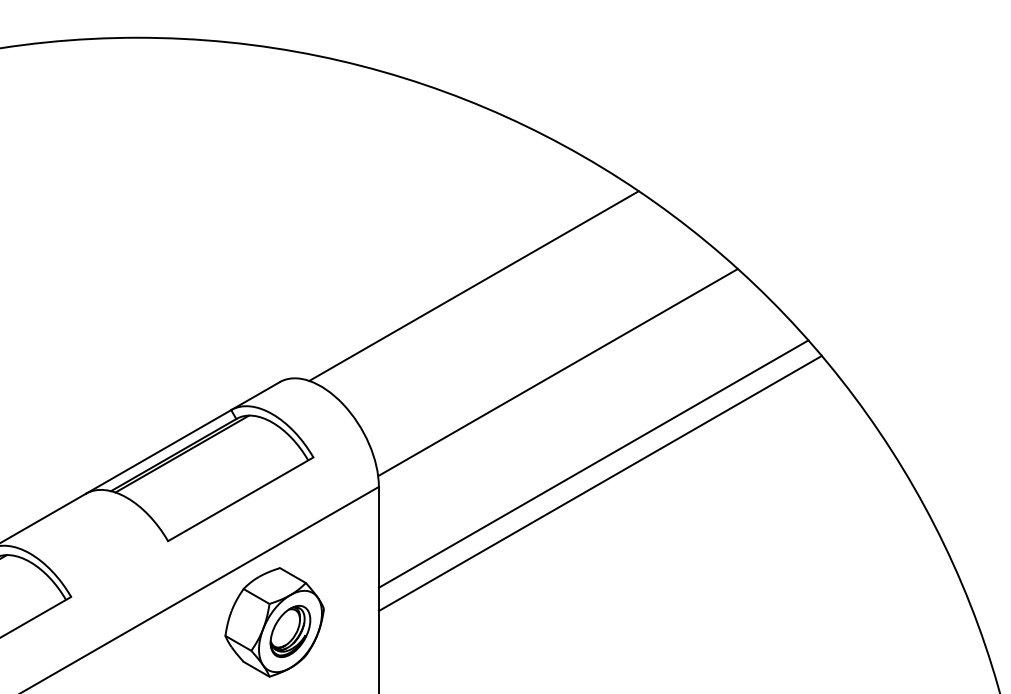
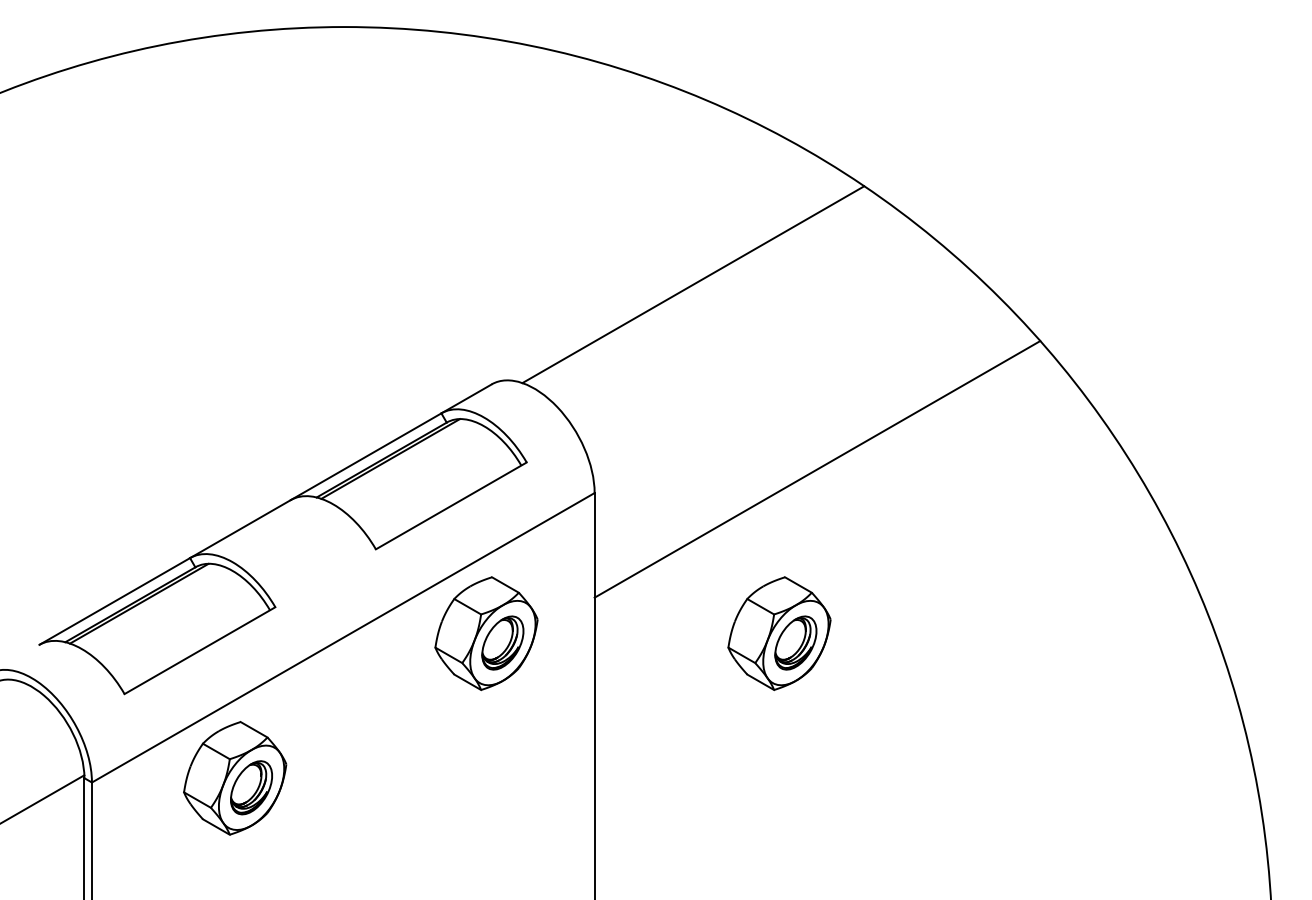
line: (558, 371) -> (780, 373), removed
line: (600, 483) -> (824, 489), removed
part: (557, 622) -> (779, 633), added

